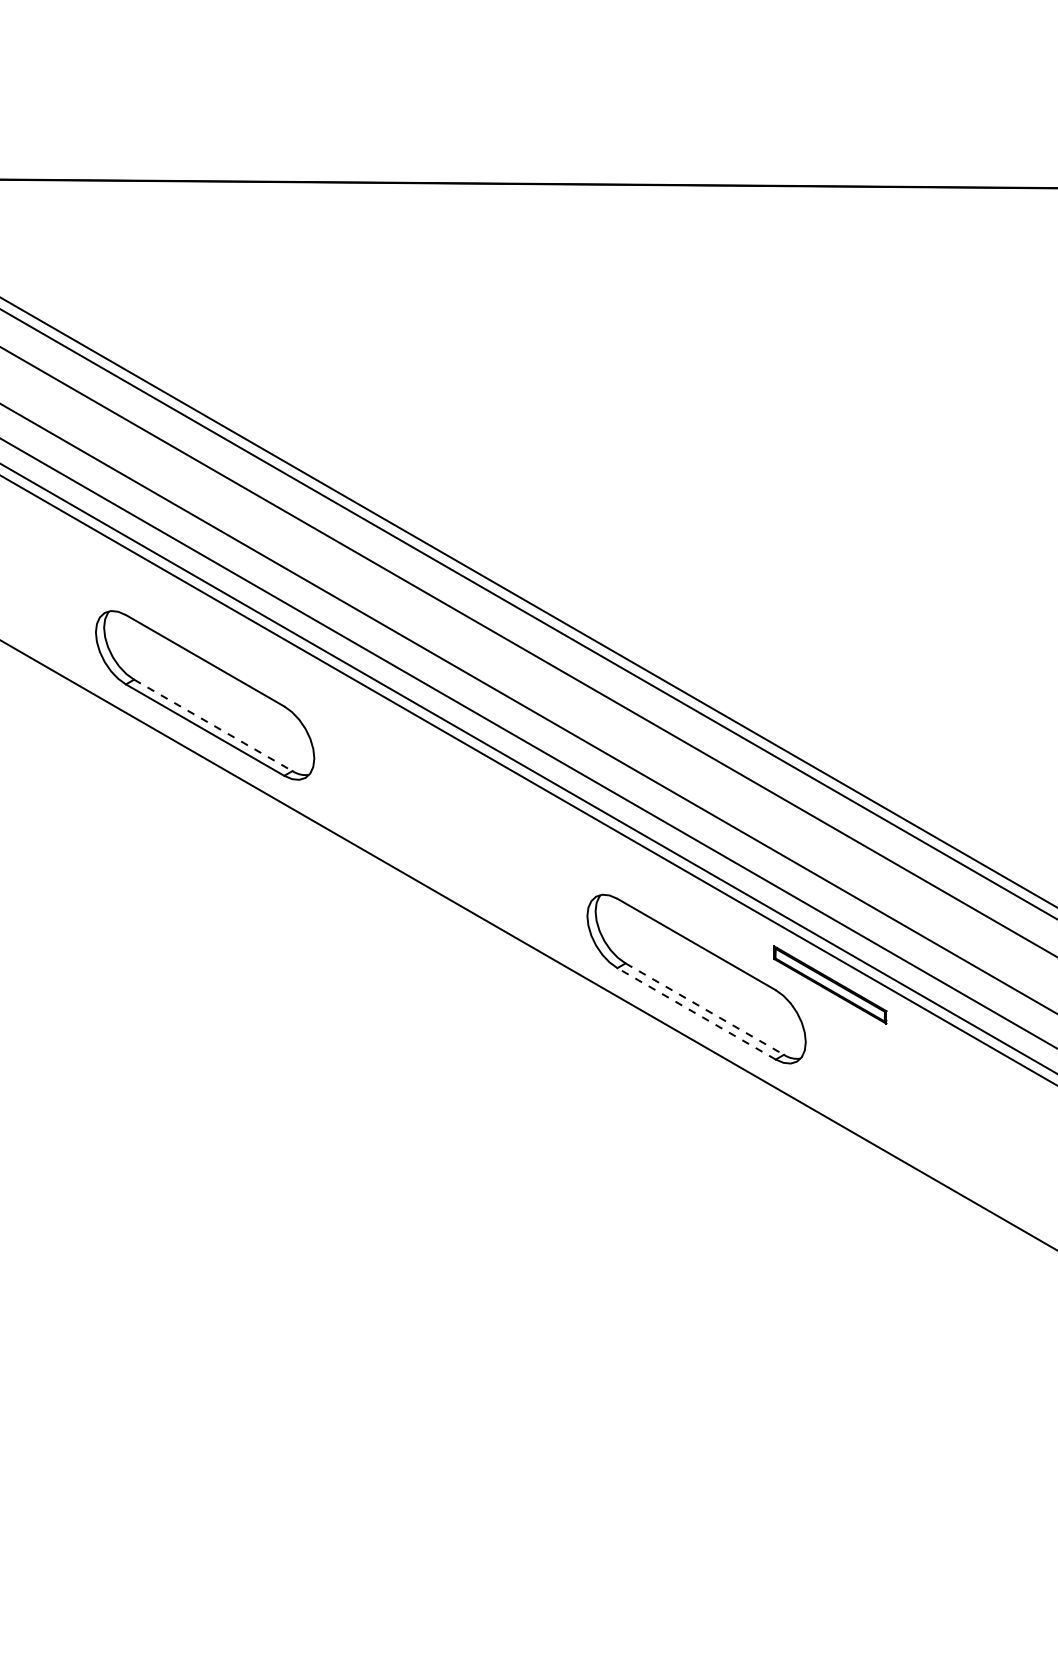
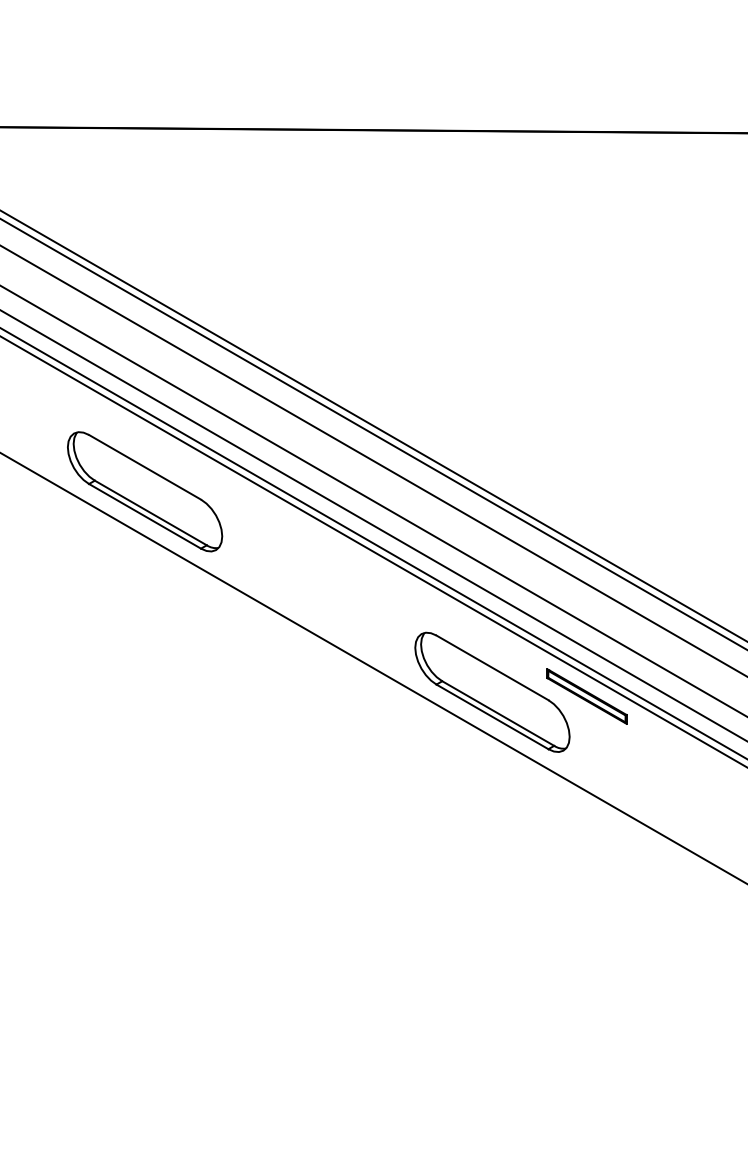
line: (213, 725) -> (150, 513), dashed -> solid
line: (705, 1009) -> (498, 713), dashed -> solid
line: (696, 1013) -> (492, 716), dashed -> solid

